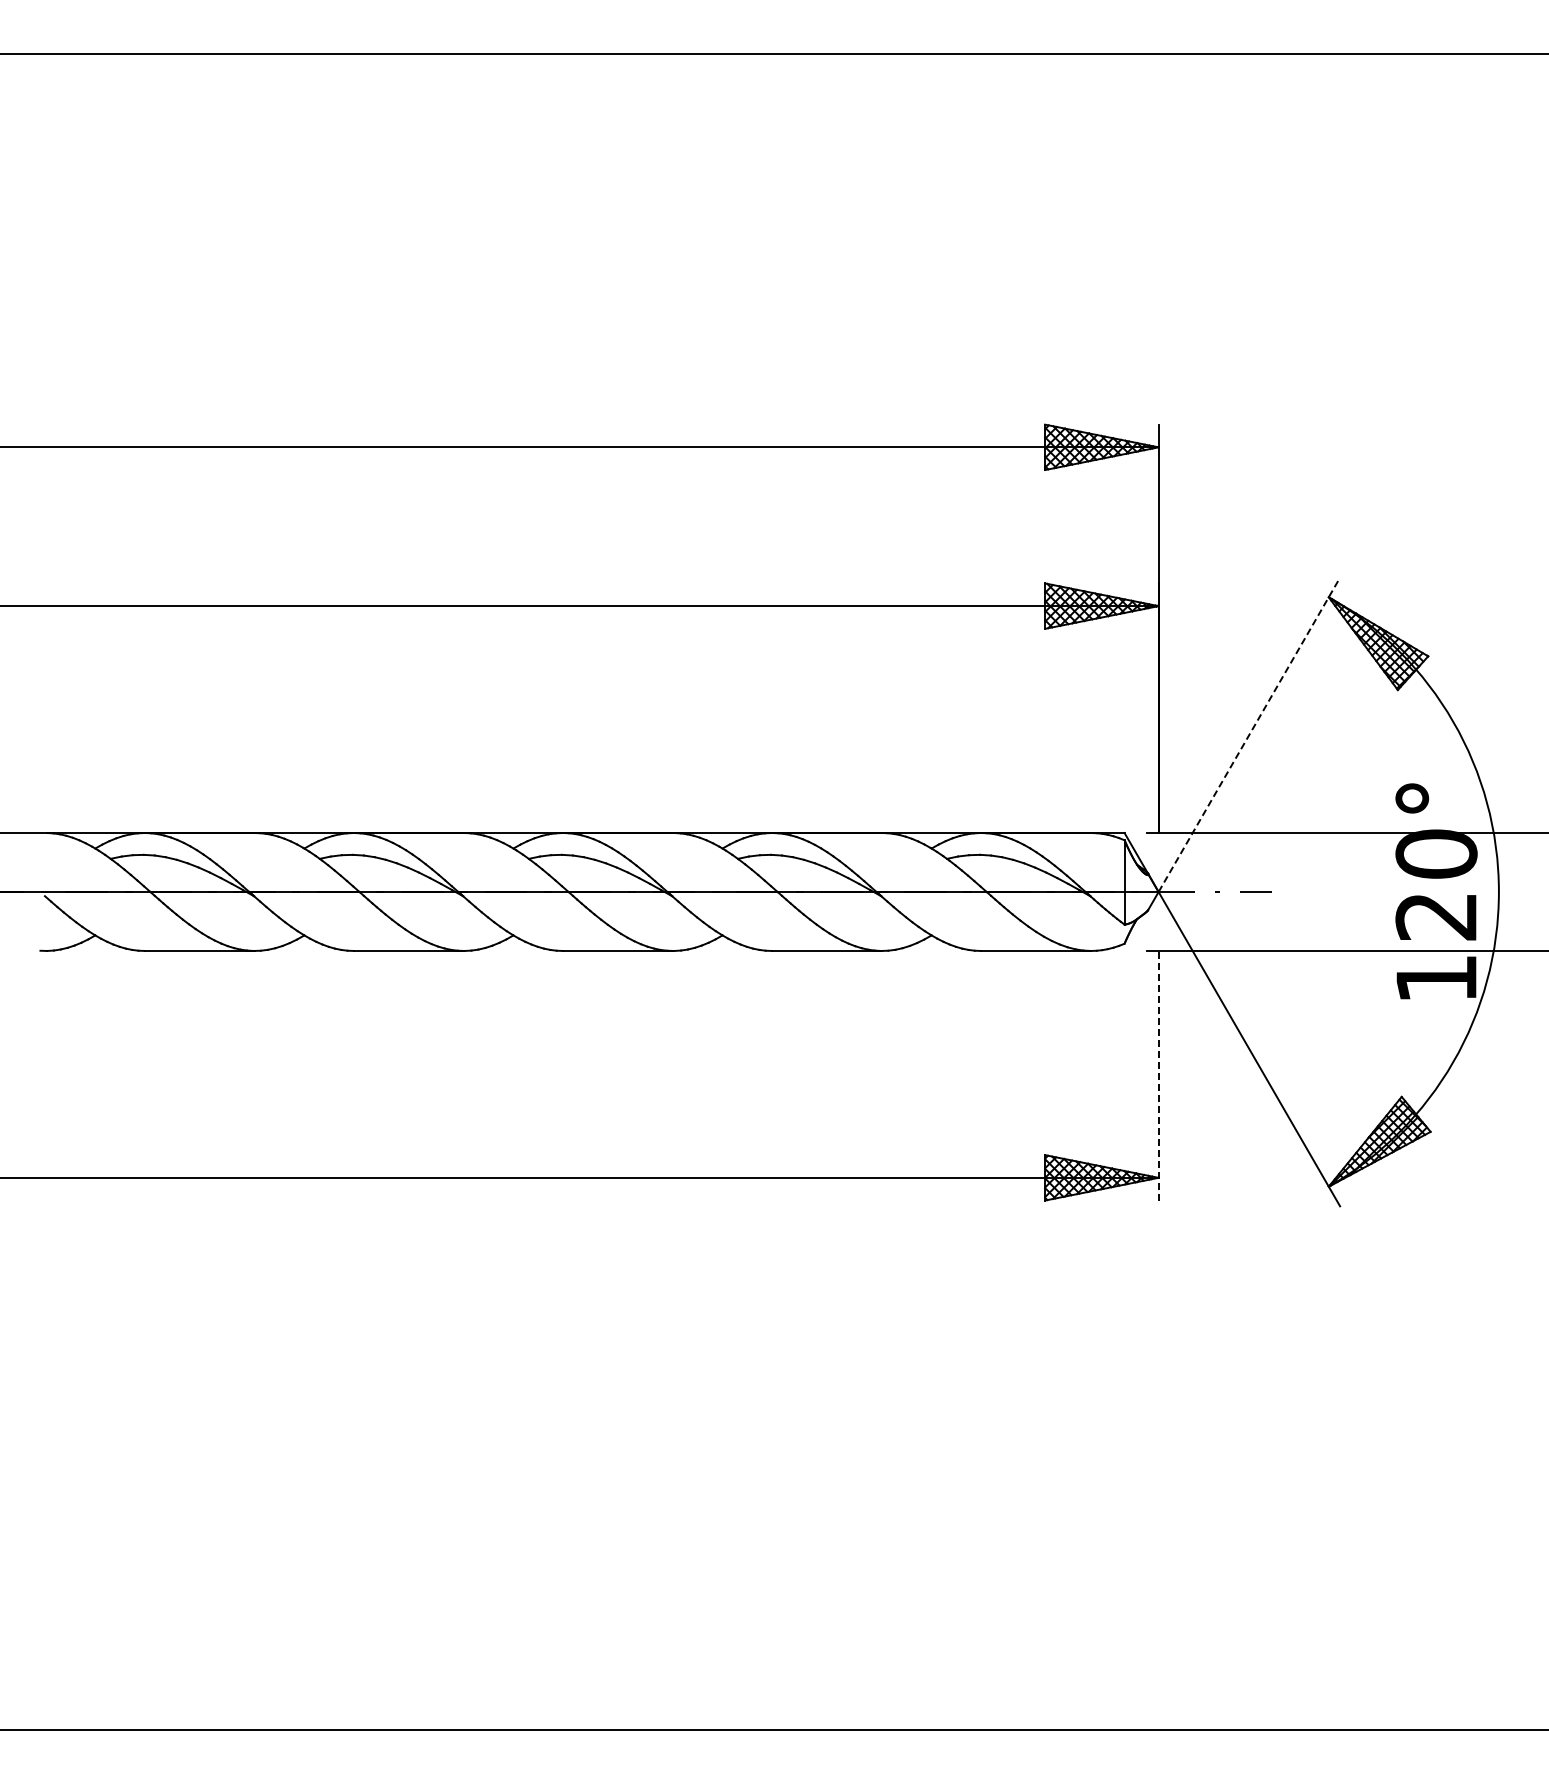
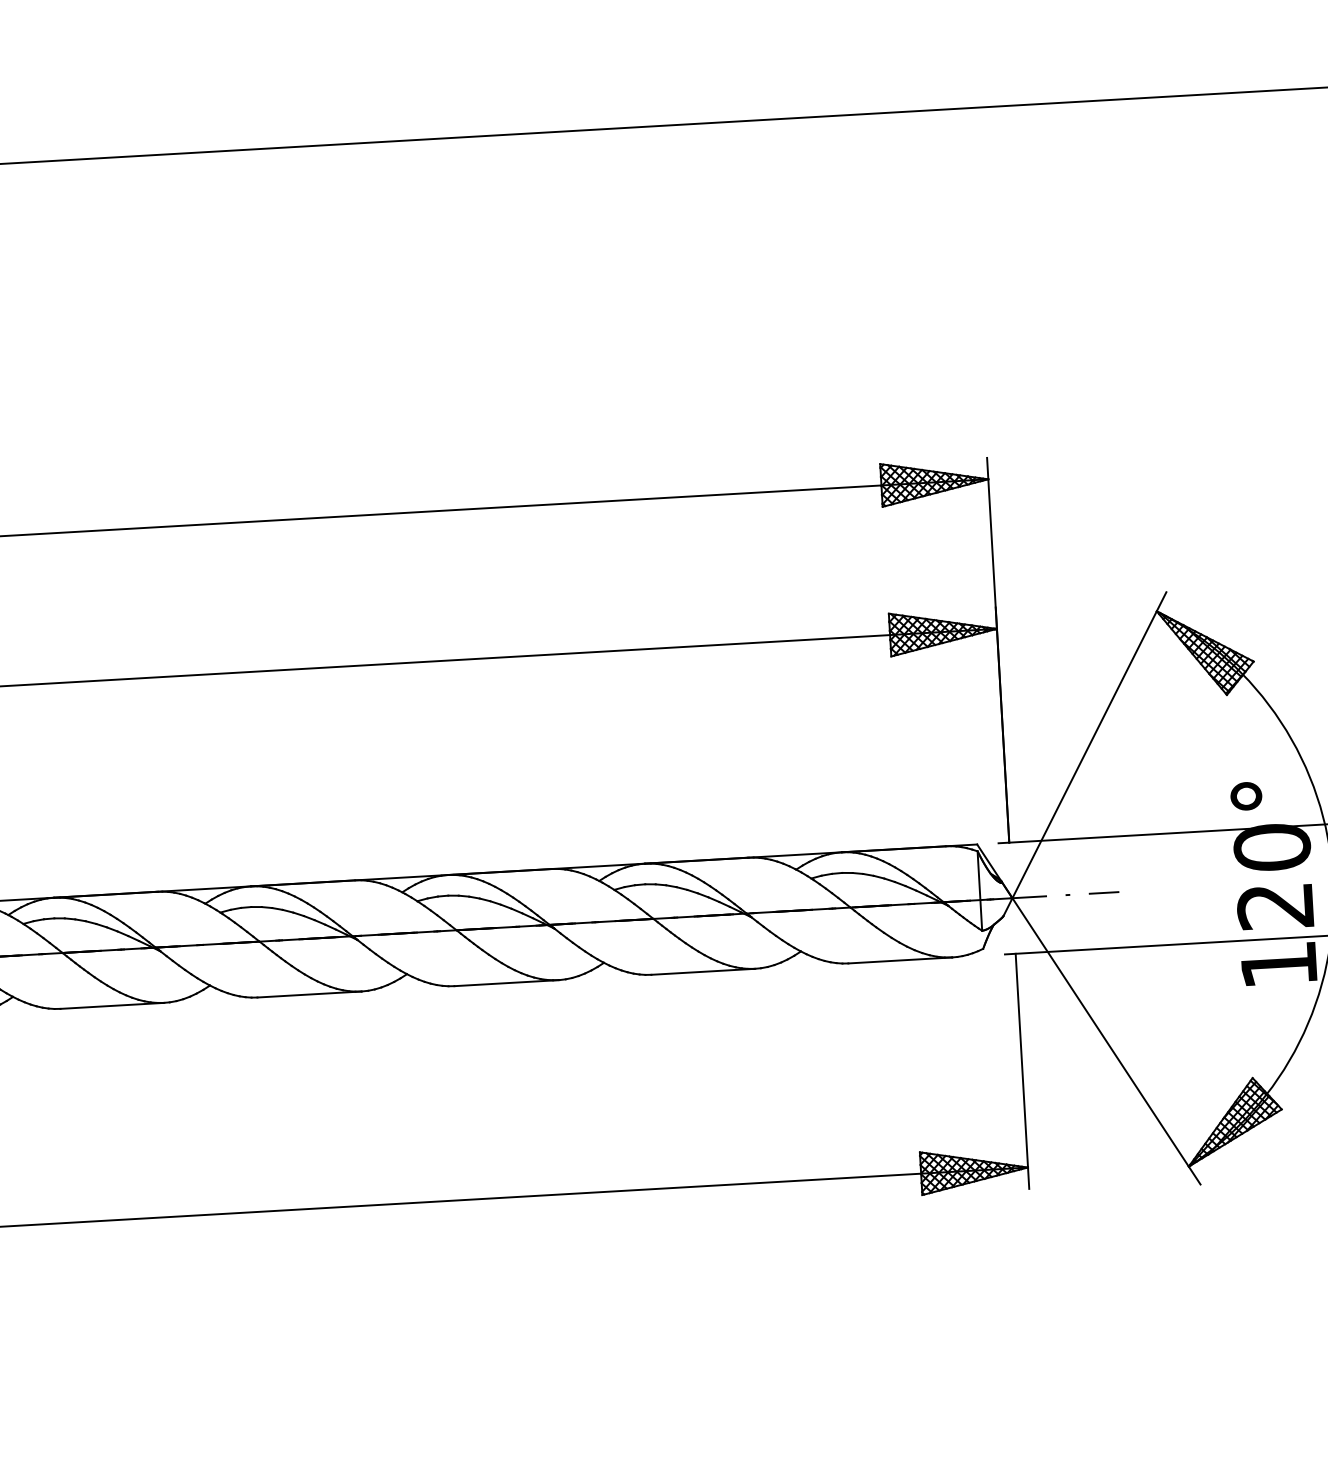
line: (1249, 734) -> (1089, 744), dashed -> solid
line: (1158, 1075) -> (1022, 1071), dashed -> solid

